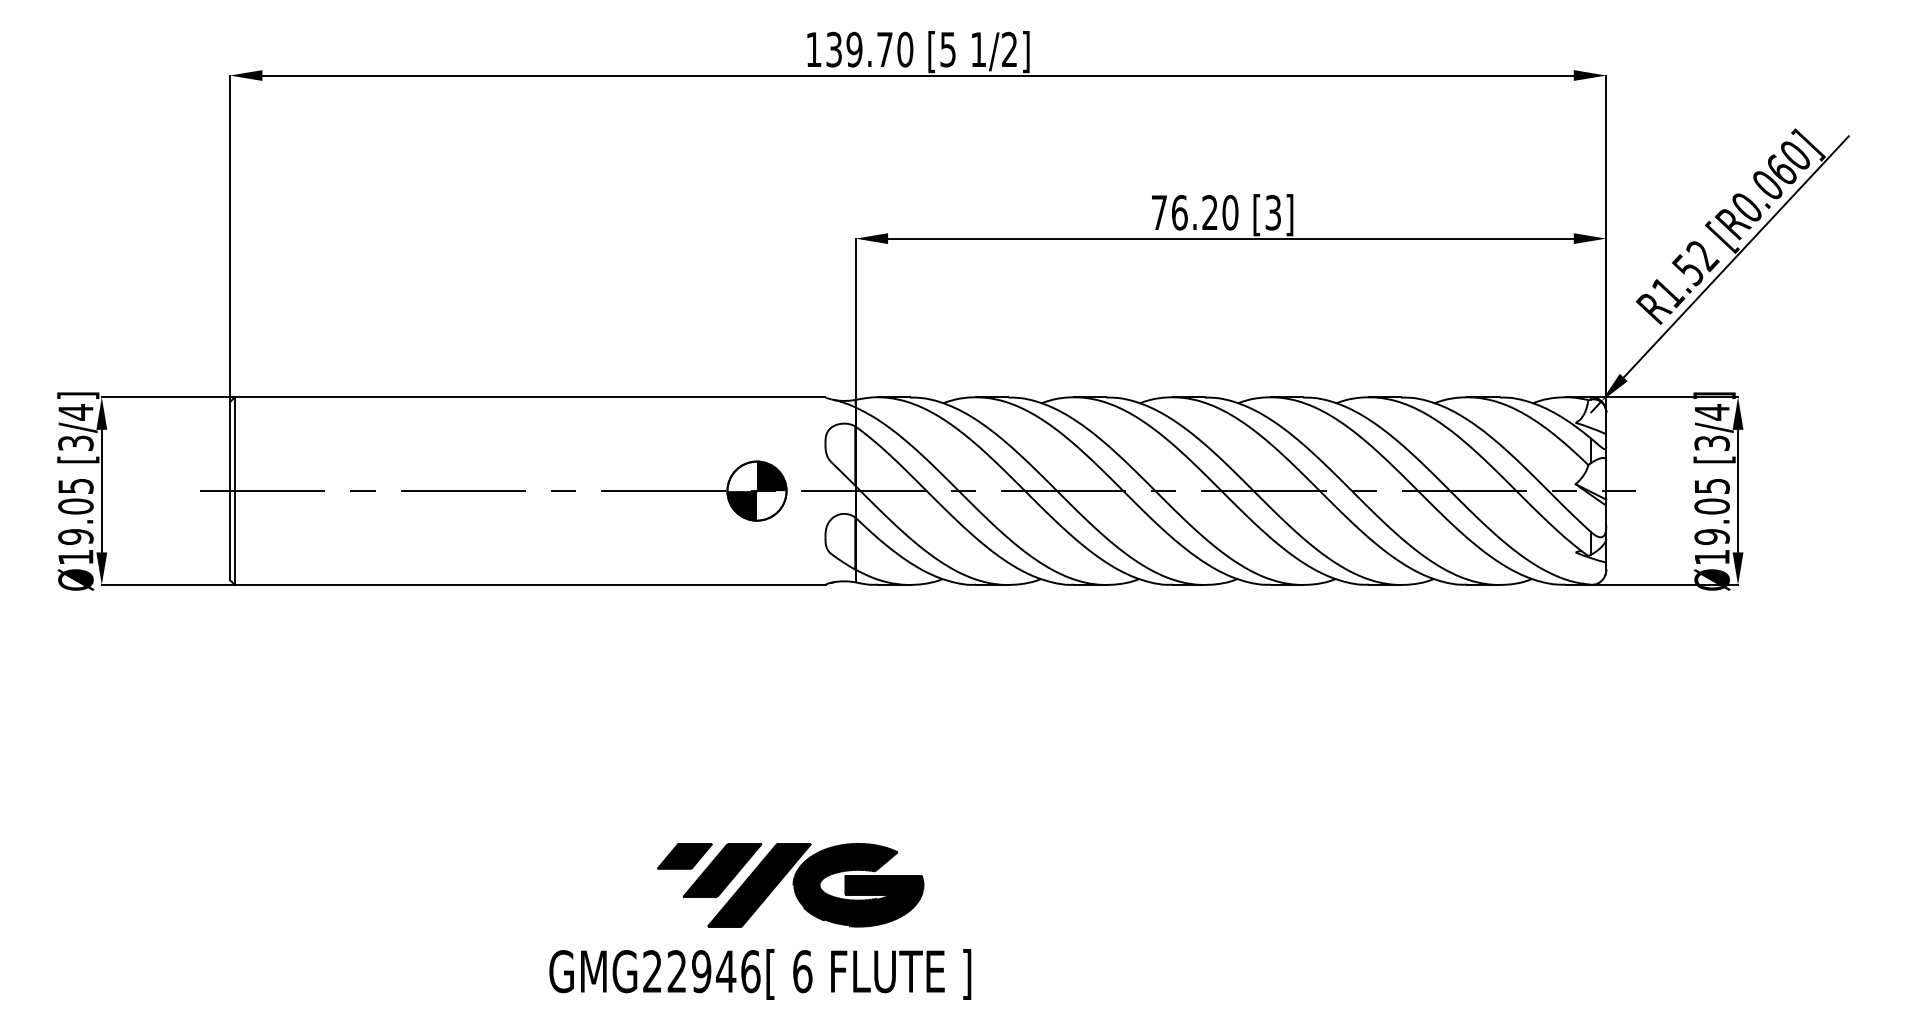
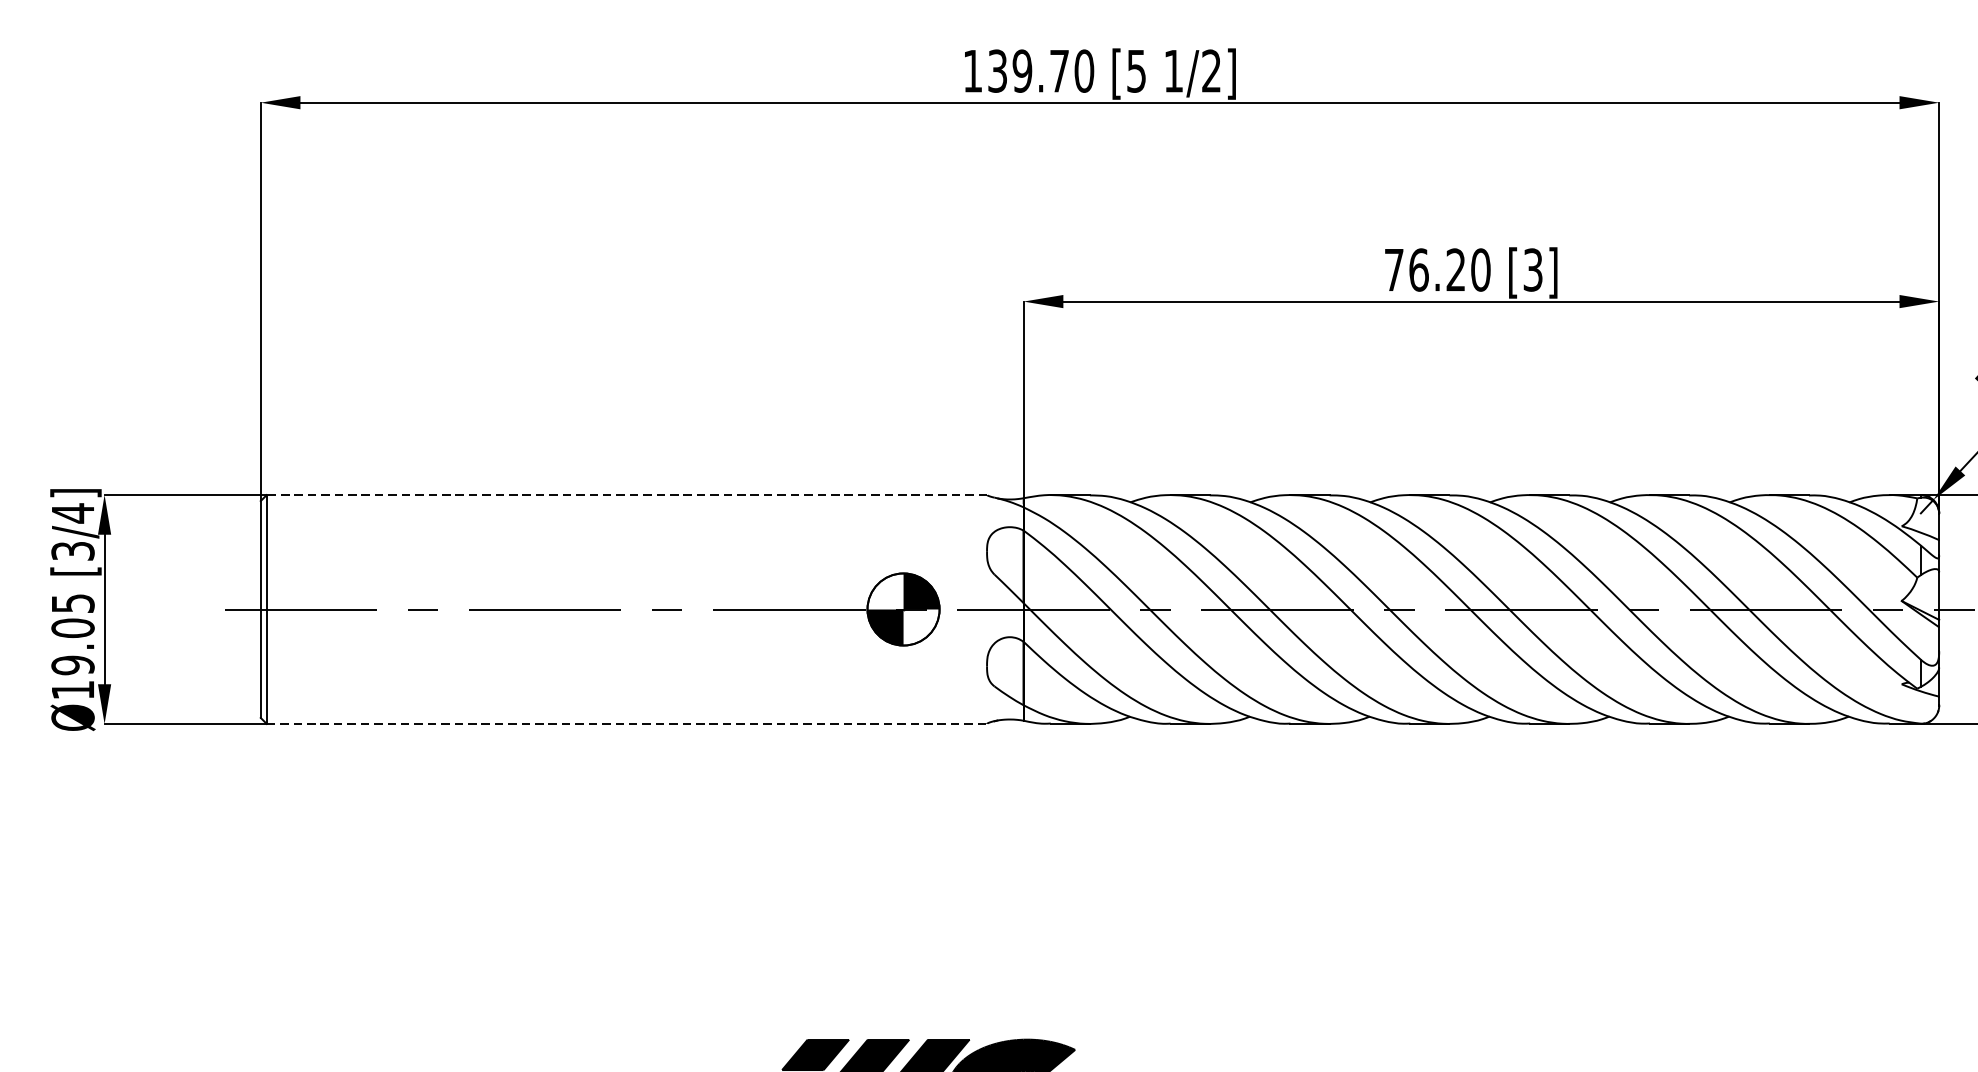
line: (529, 397) -> (626, 495), solid -> dashed
line: (530, 584) -> (627, 723), solid -> dashed

